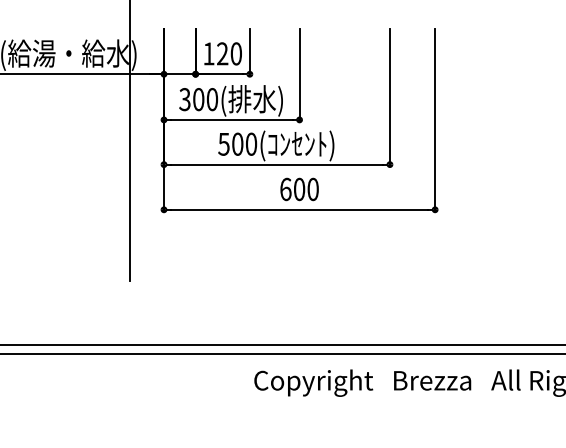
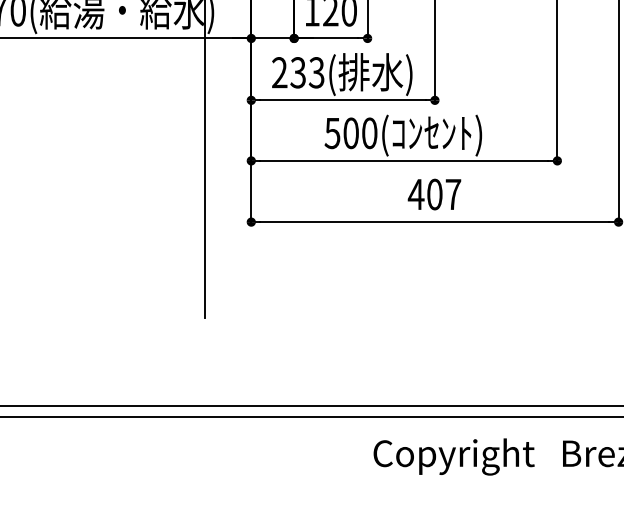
text: (198, 99) -> (298, 72), 300( -> 233(
text: (298, 189) -> (433, 194), 600 -> 407

